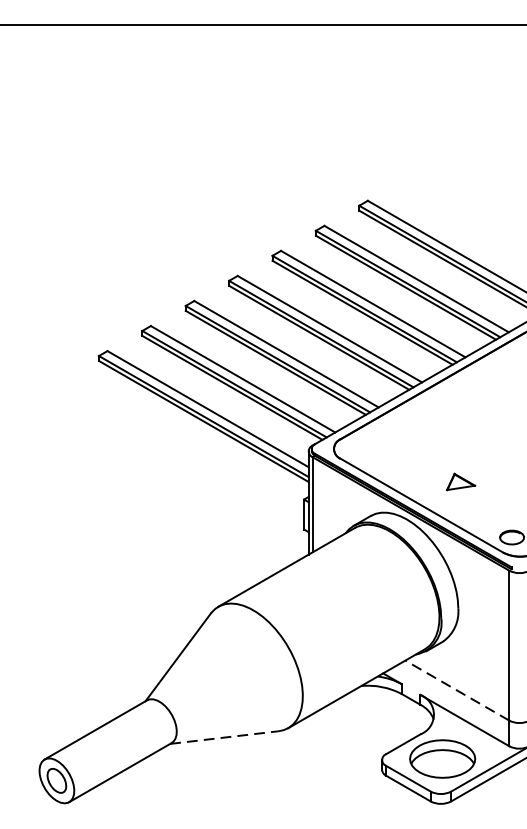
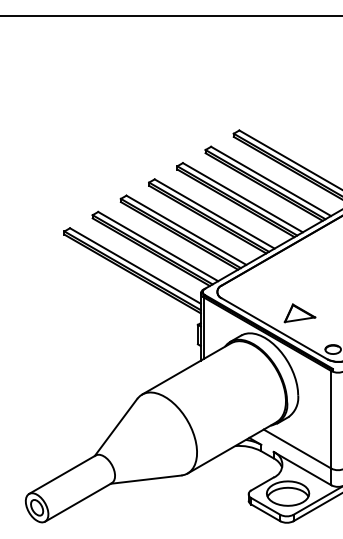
part: (460, 482) -> (299, 313), size x1.67
line: (457, 689) -> (297, 448), dashed -> solid
line: (225, 737) -> (146, 479), dashed -> solid

